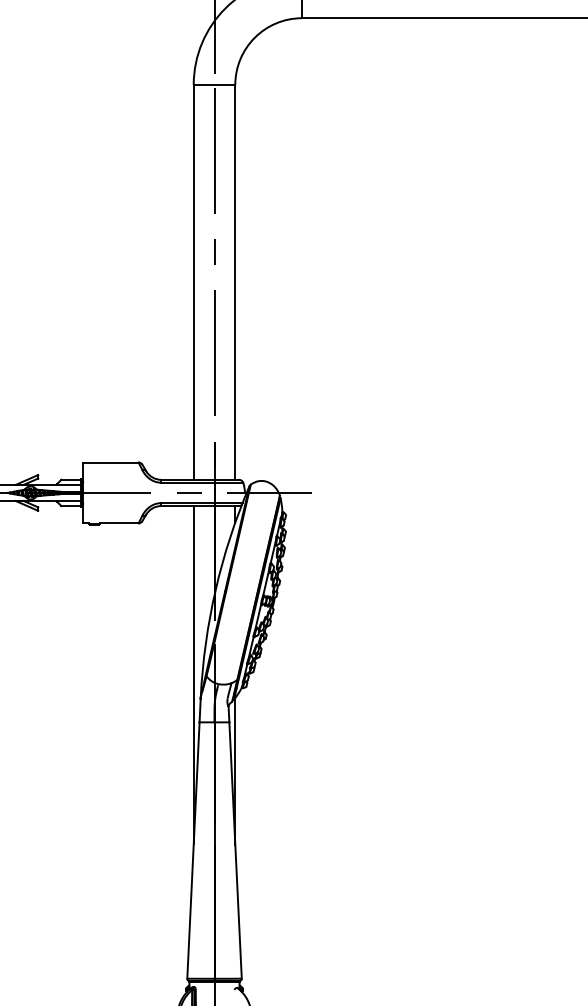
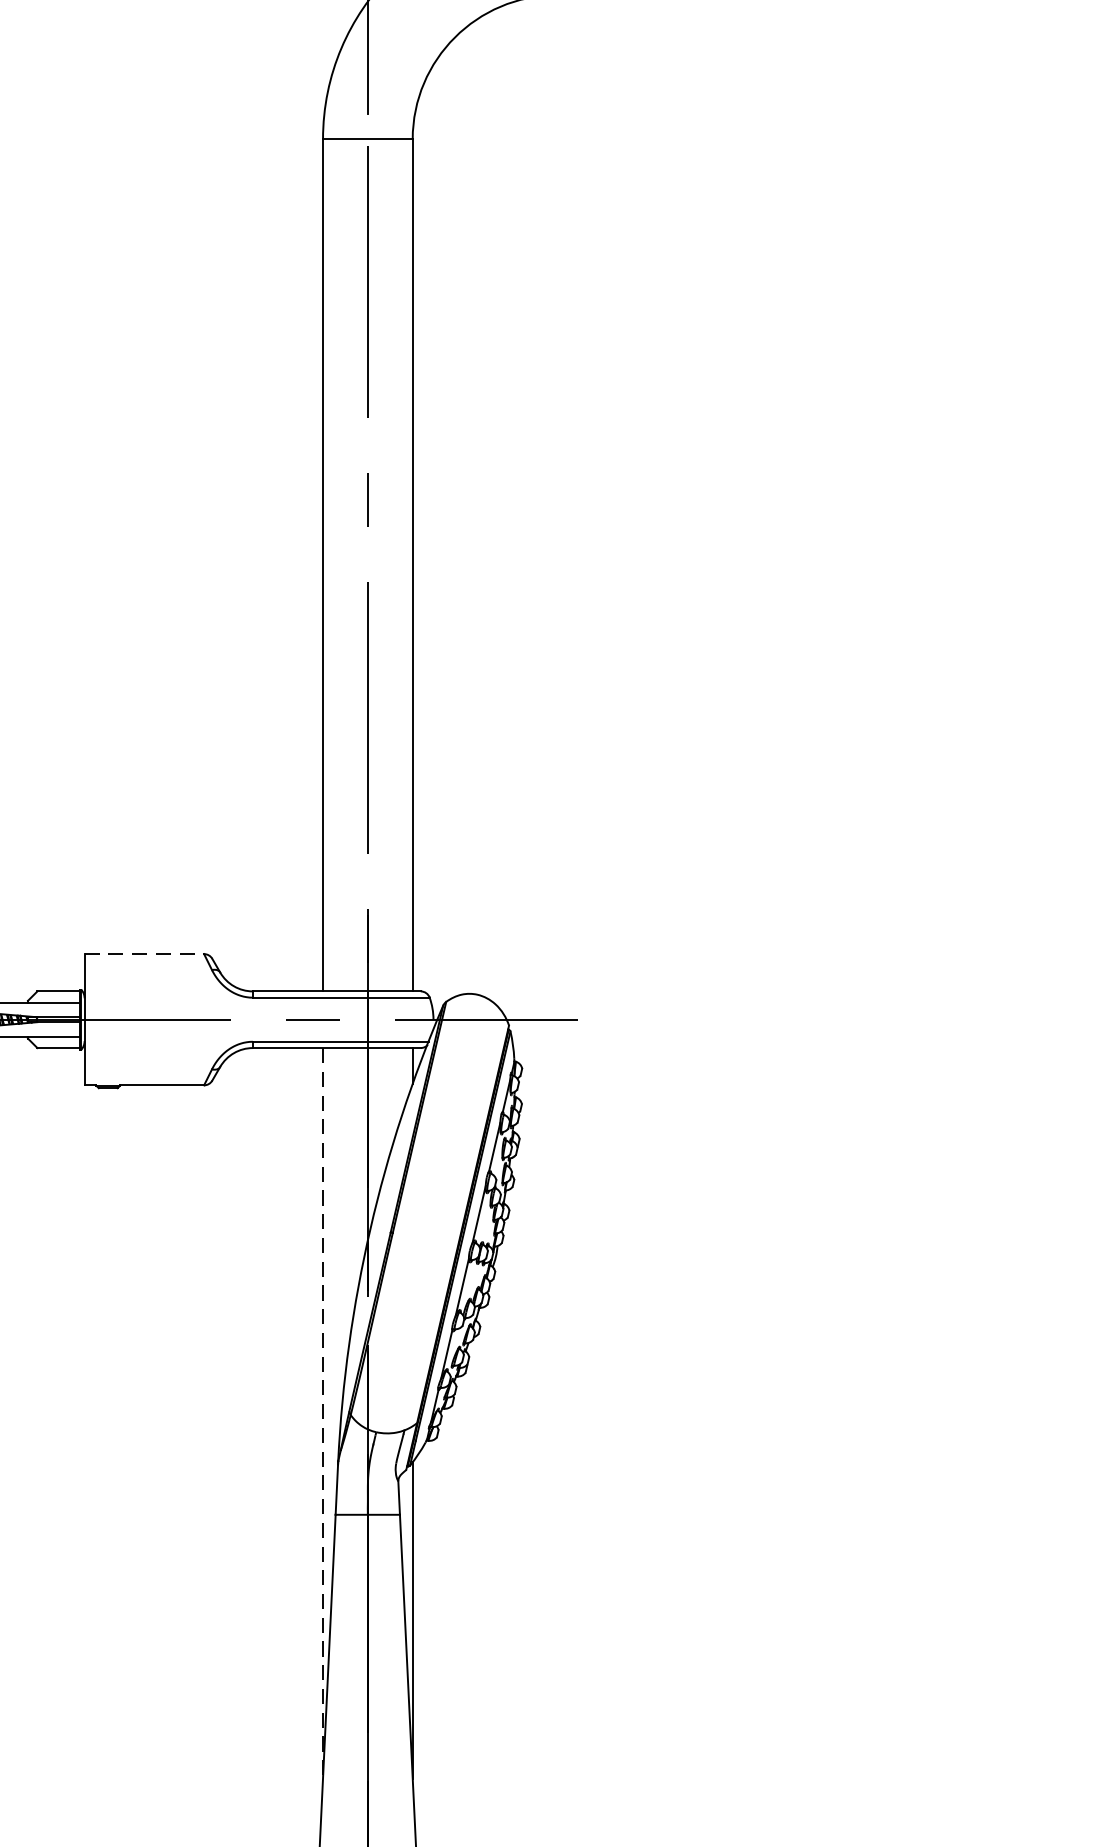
line: (110, 462) -> (143, 954), solid -> dashed
line: (193, 675) -> (322, 1413), solid -> dashed

